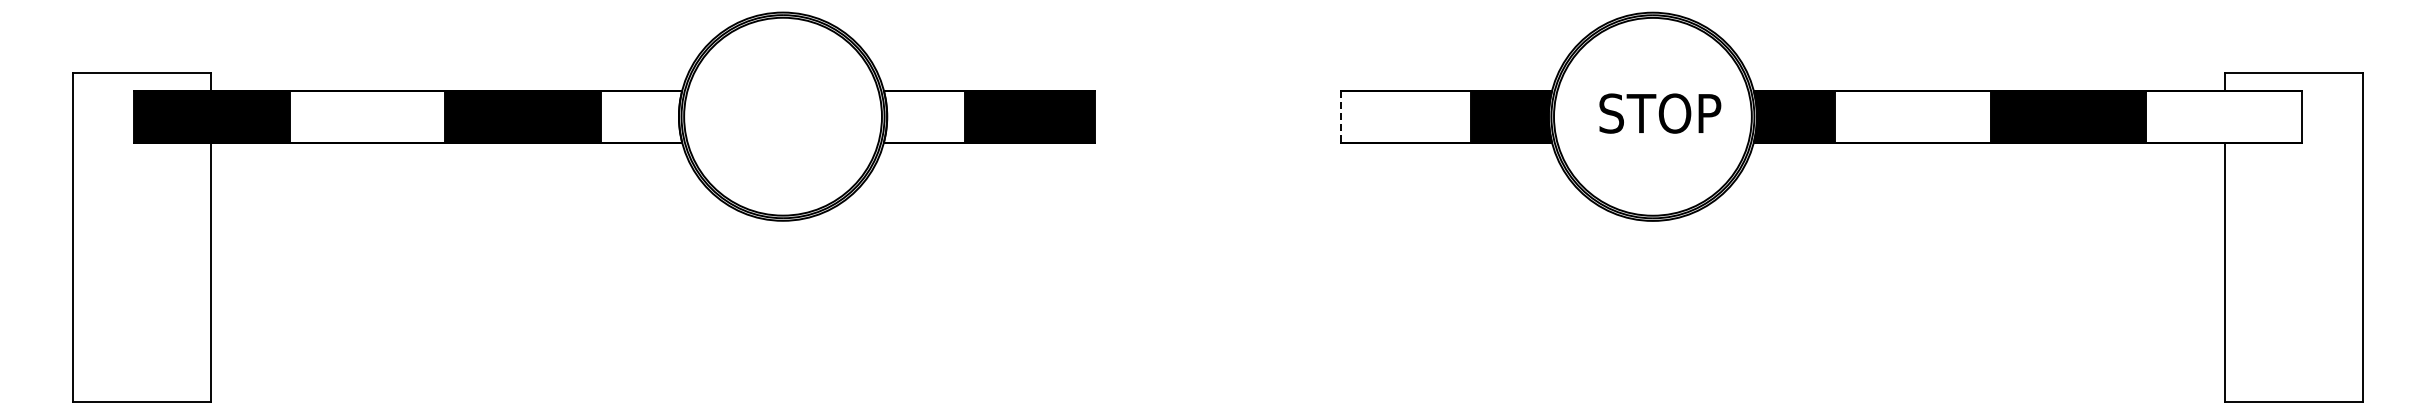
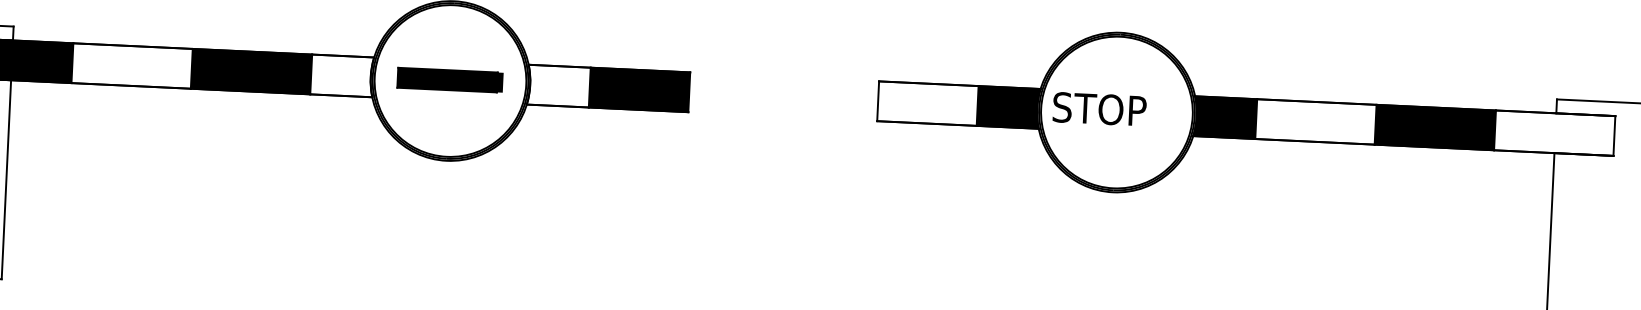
text: (1660, 113) -> (1099, 109), moved
part: (782, 115) -> (450, 80), added
line: (1341, 116) -> (878, 101), dashed -> solid

